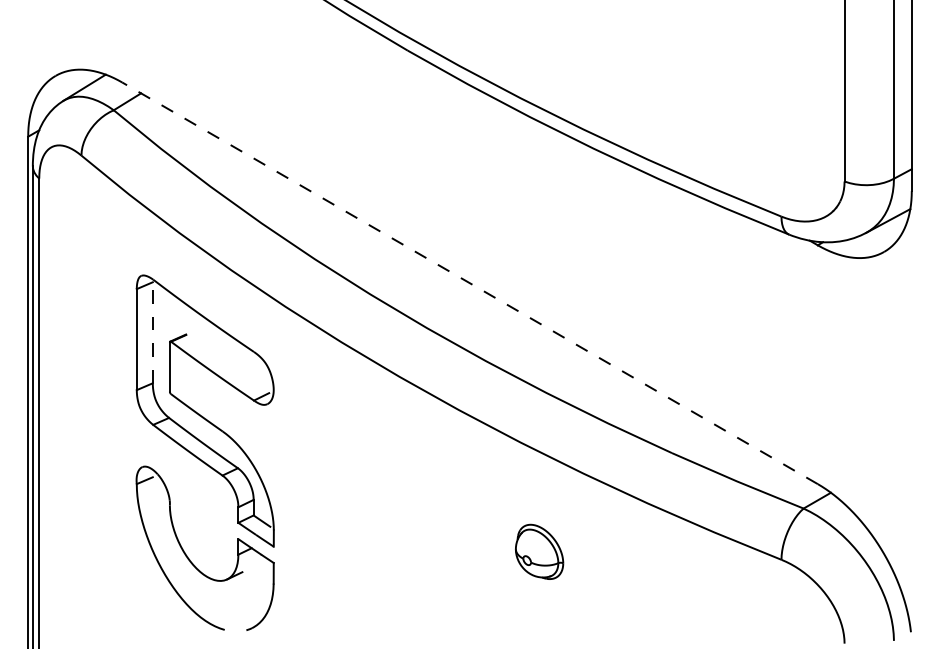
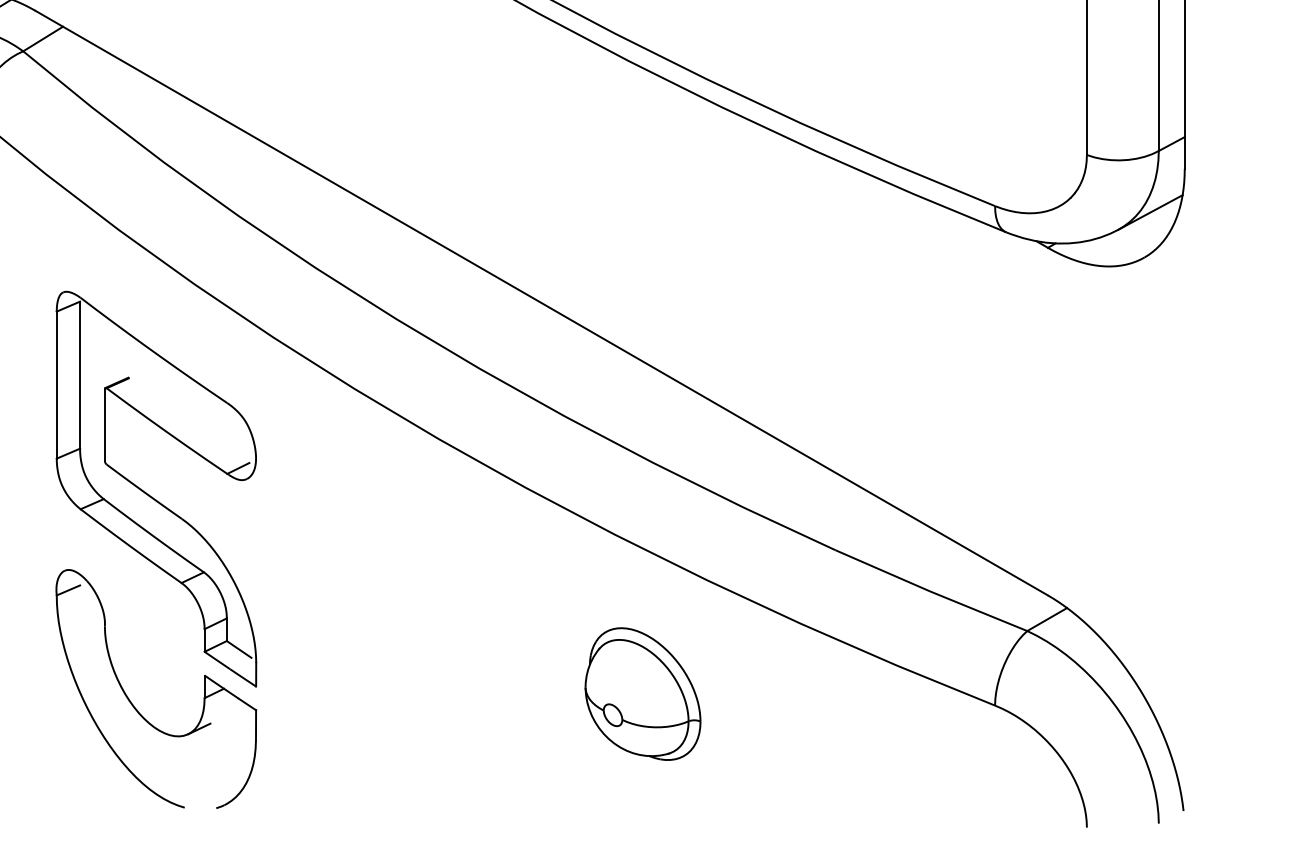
line: (470, 283) -> (542, 303), dashed -> solid
line: (152, 332) -> (79, 374), dashed -> solid
part: (539, 551) -> (642, 693), size x1.67

